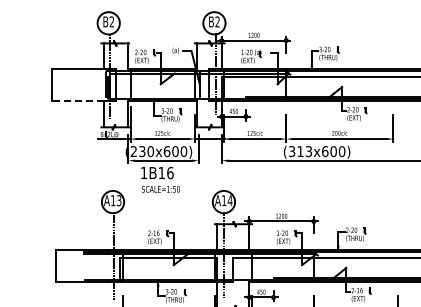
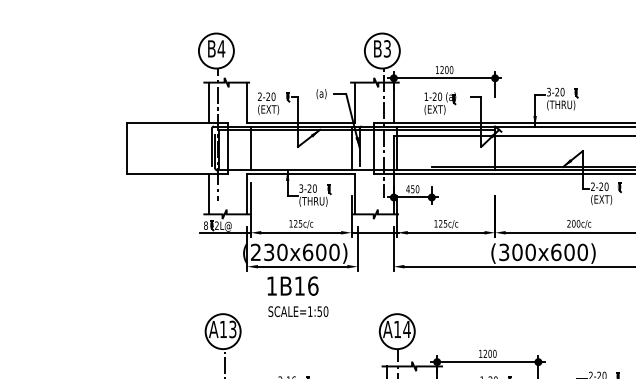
text: (111, 21) -> (220, 48), B2 -> B4
text: (217, 22) -> (387, 49), B2 -> B3
line: (77, 101) -> (167, 173), dashed -> solid
text: (304, 151) -> (523, 252), (313x600) -> (300x600)

